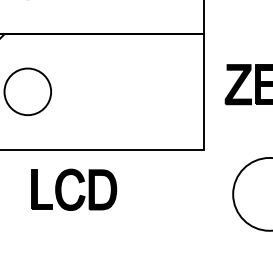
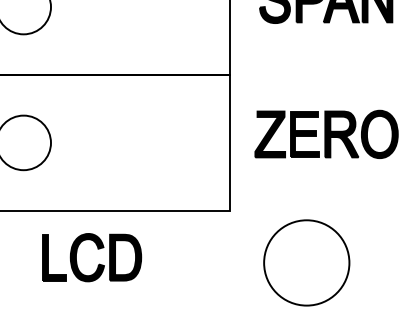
part: (80, 194) -> (99, 263), moved

